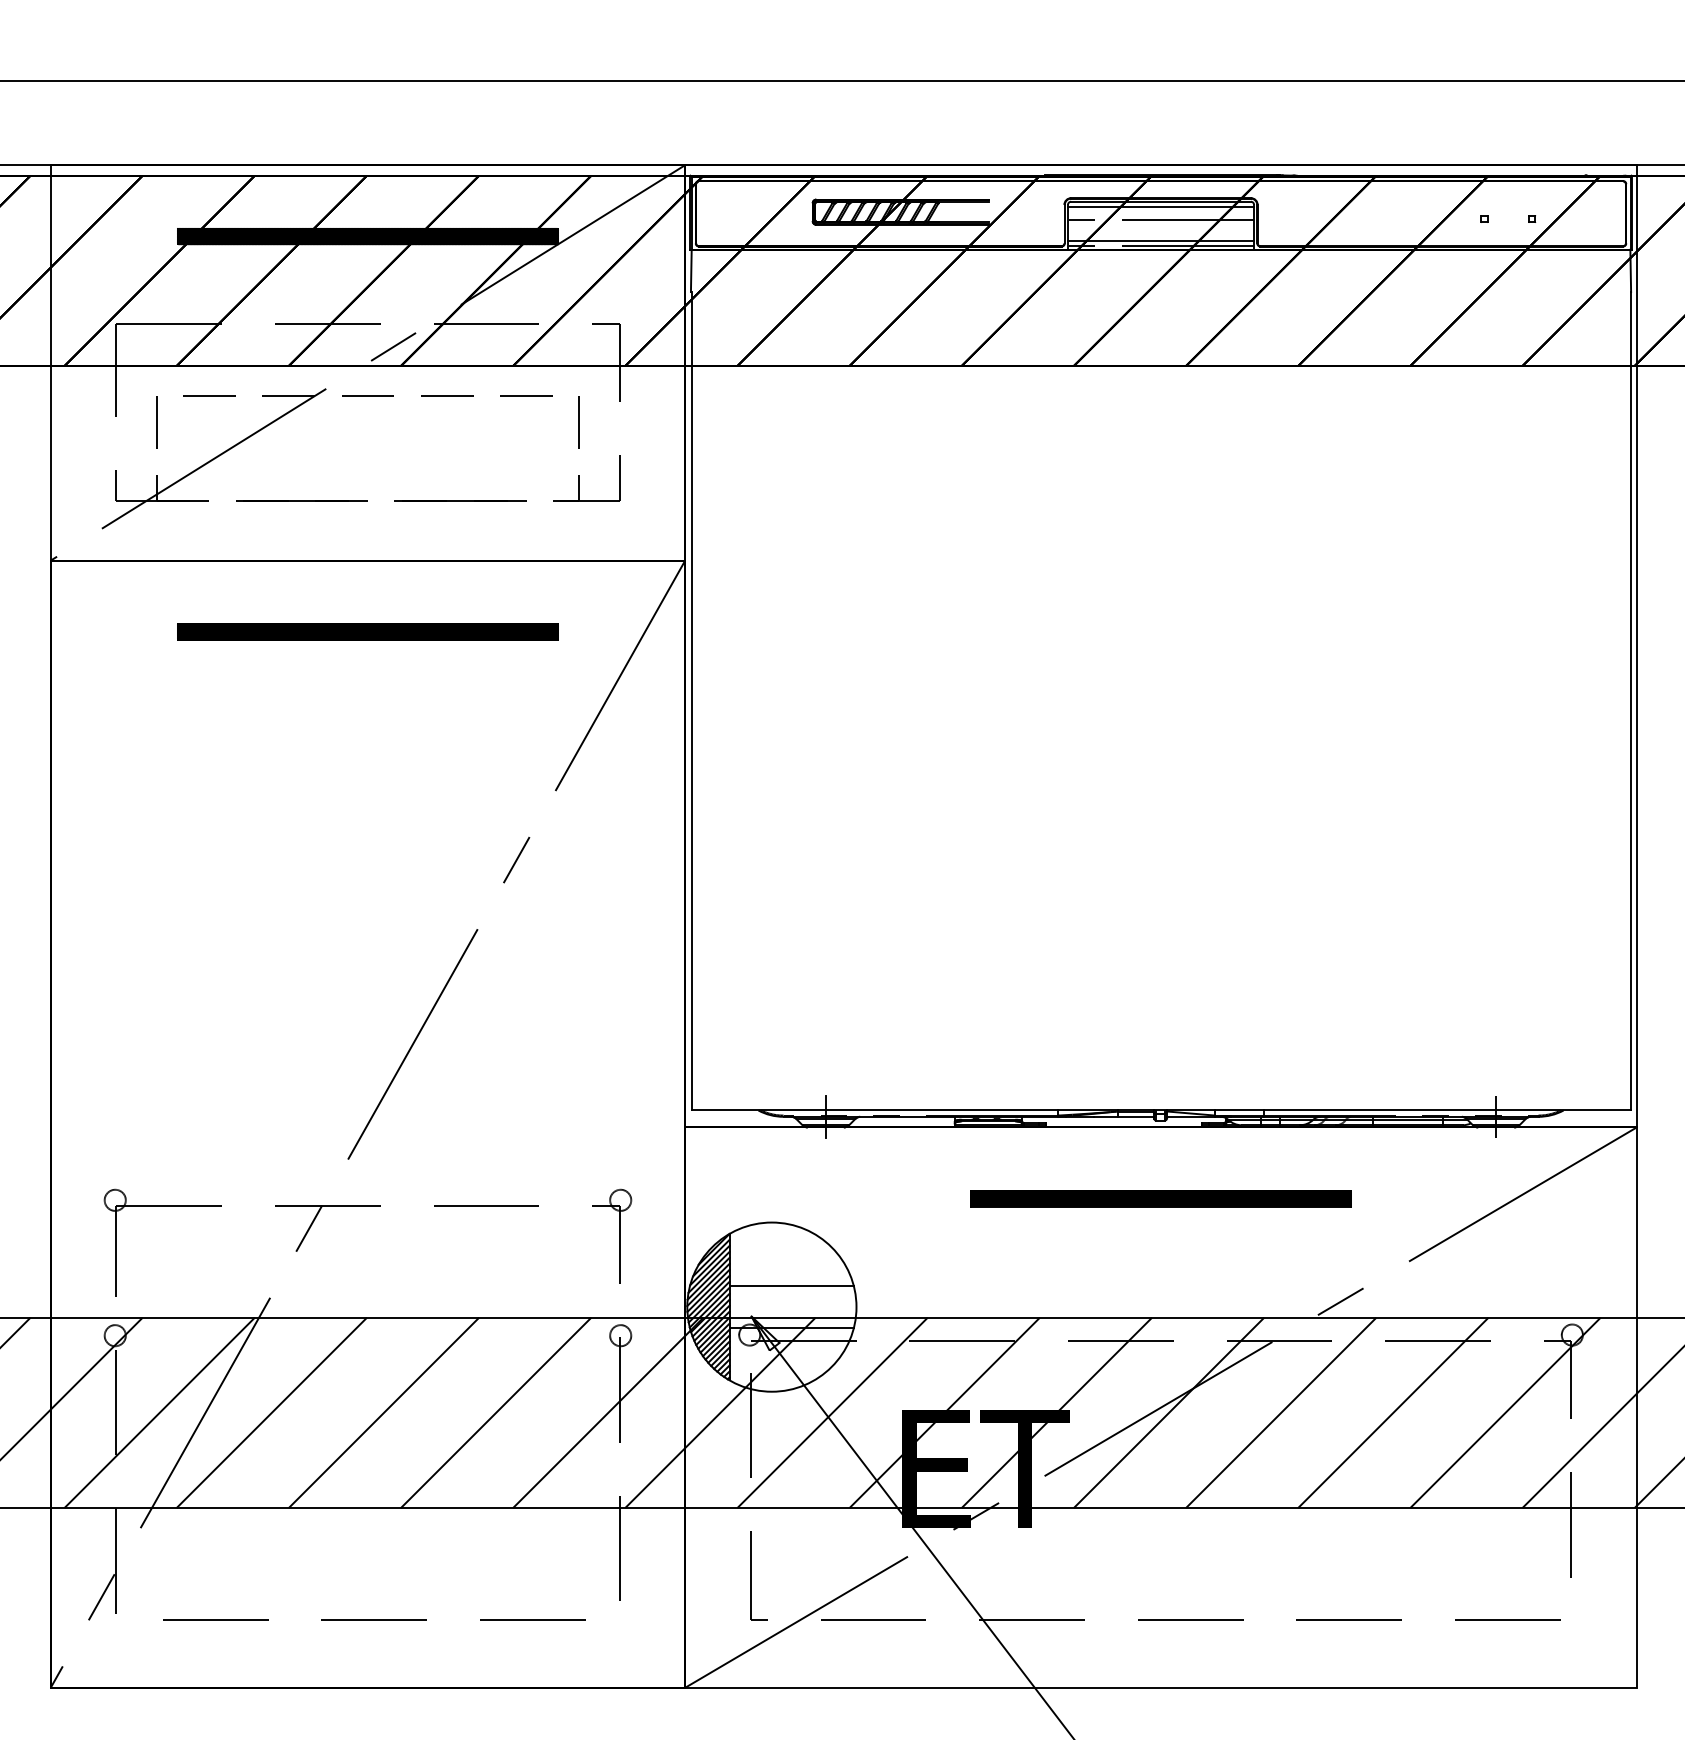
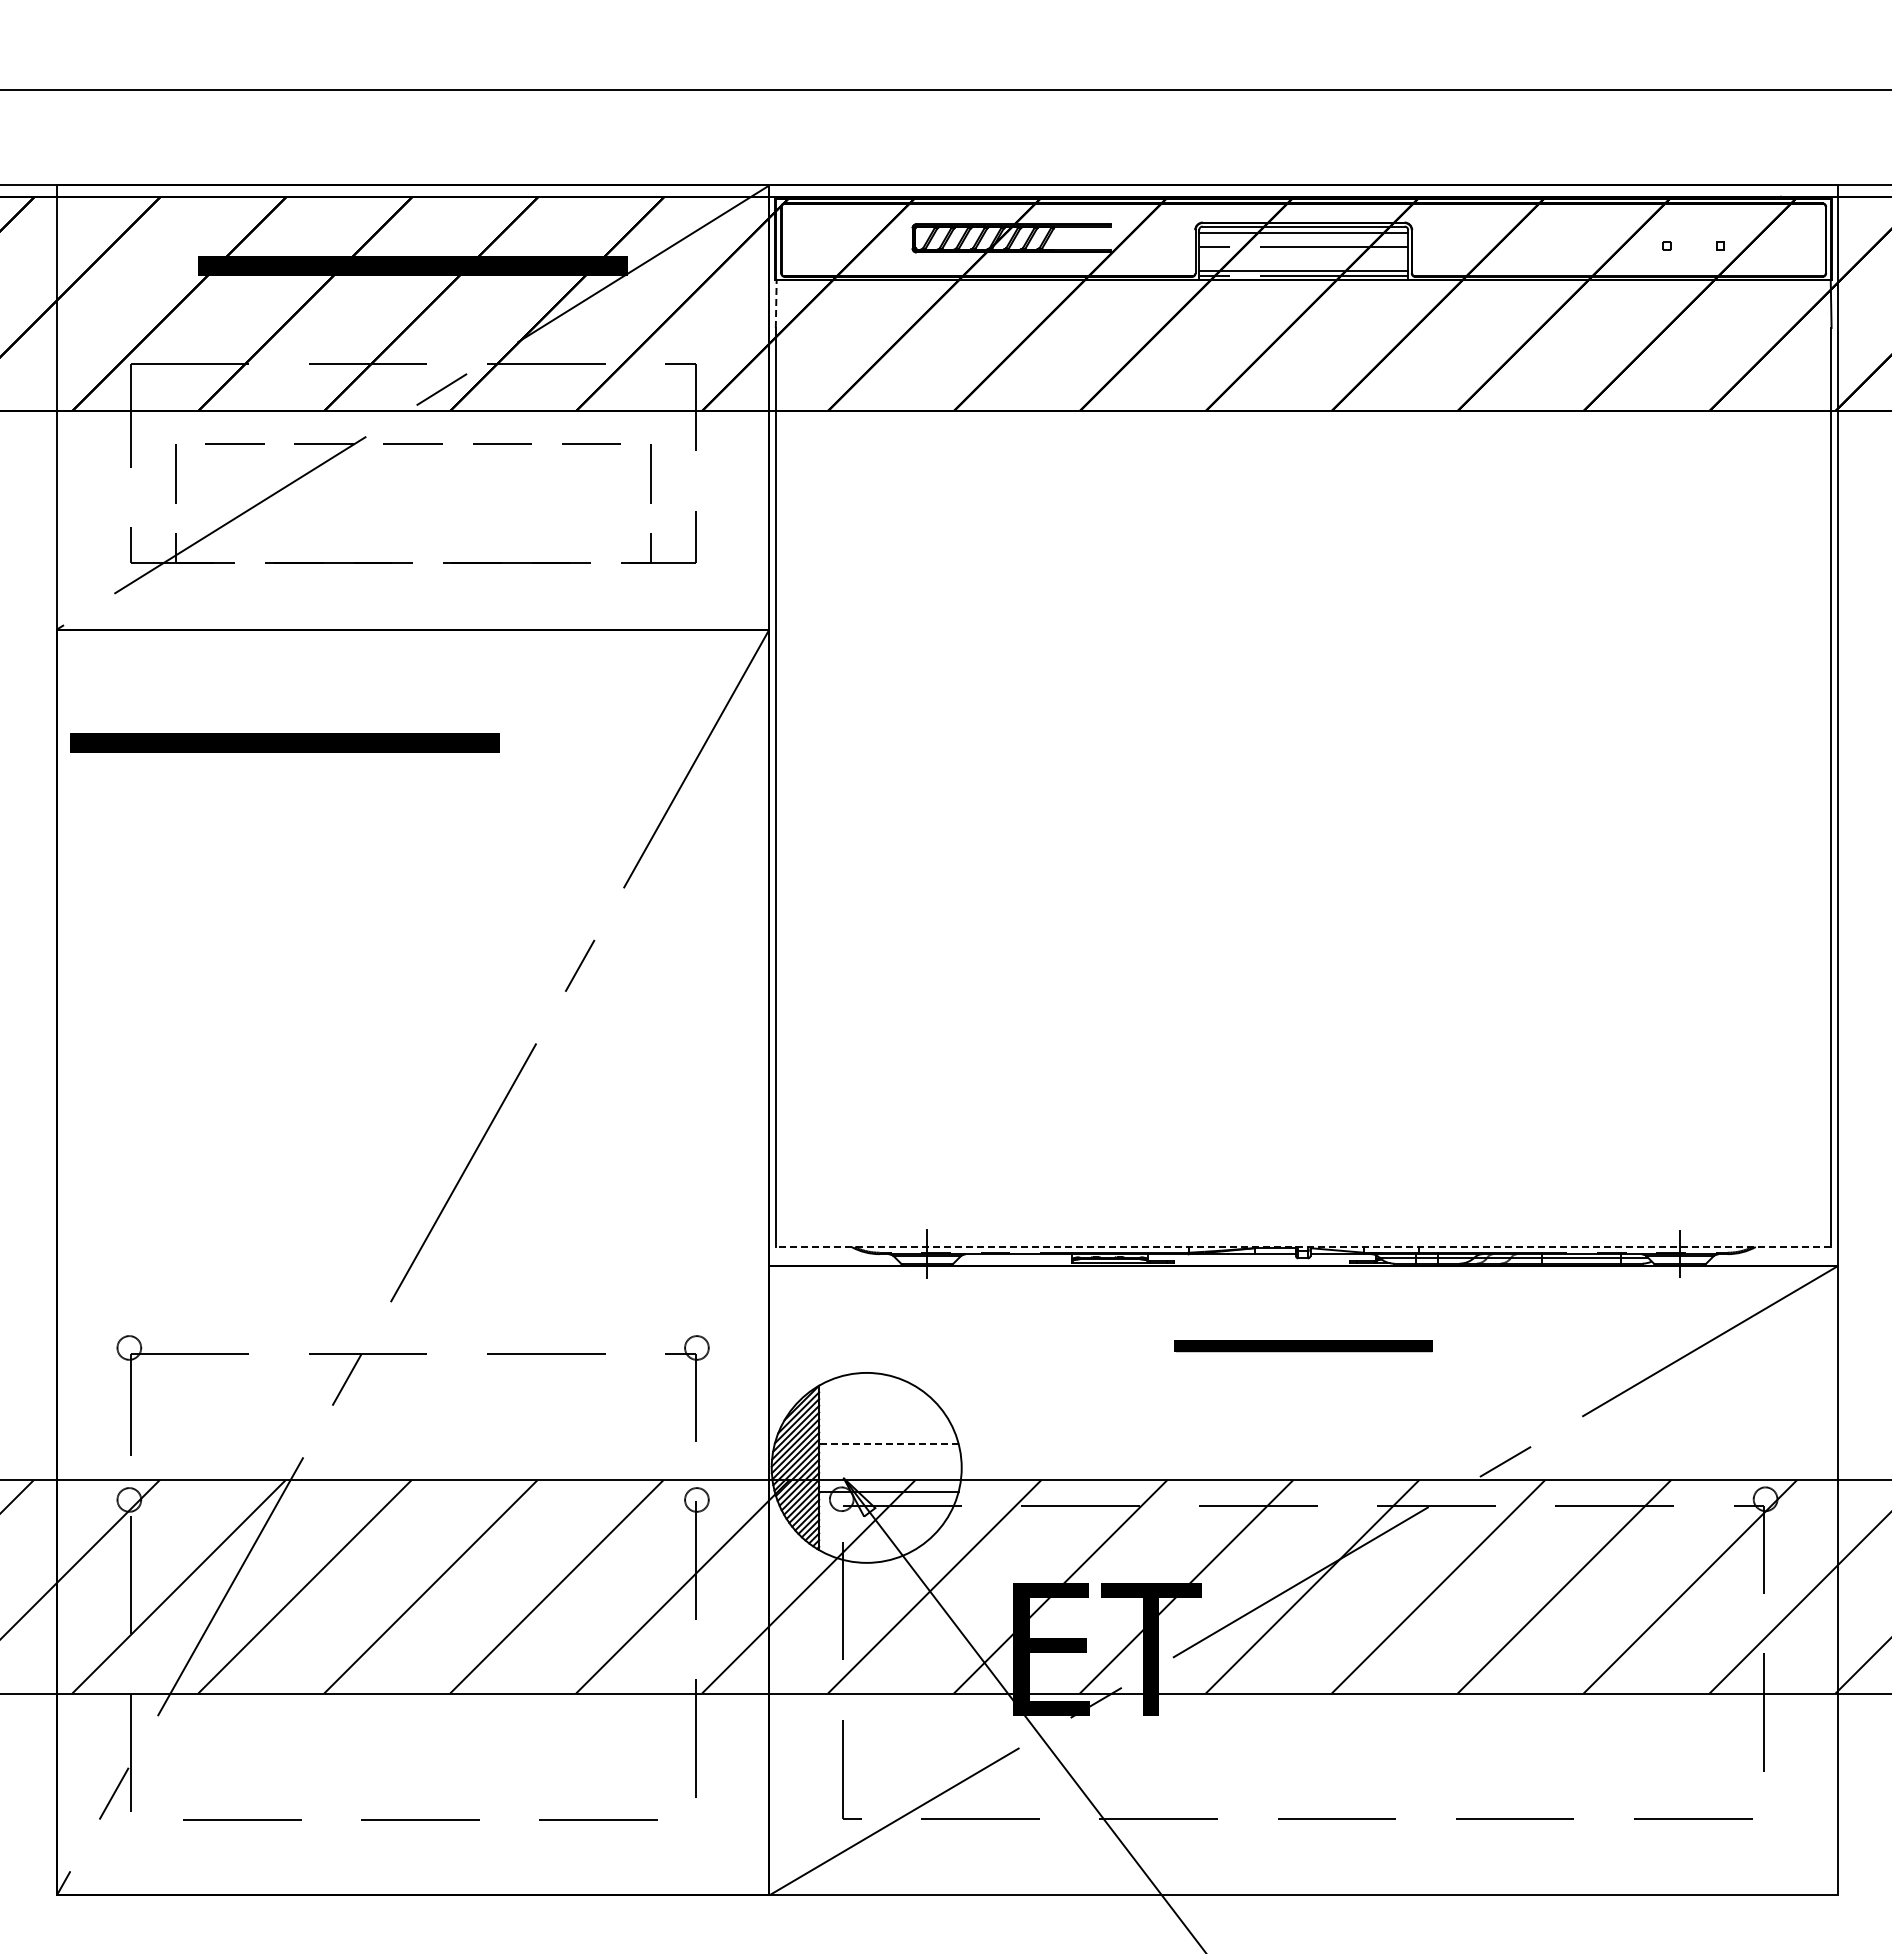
line: (691, 271) -> (776, 304), solid -> dashed
part: (367, 631) -> (284, 742), moved
line: (1160, 1110) -> (1303, 1247), solid -> dashed
part: (1160, 1198) -> (1303, 1345), size x0.6
line: (791, 1286) -> (888, 1444), solid -> dashed

